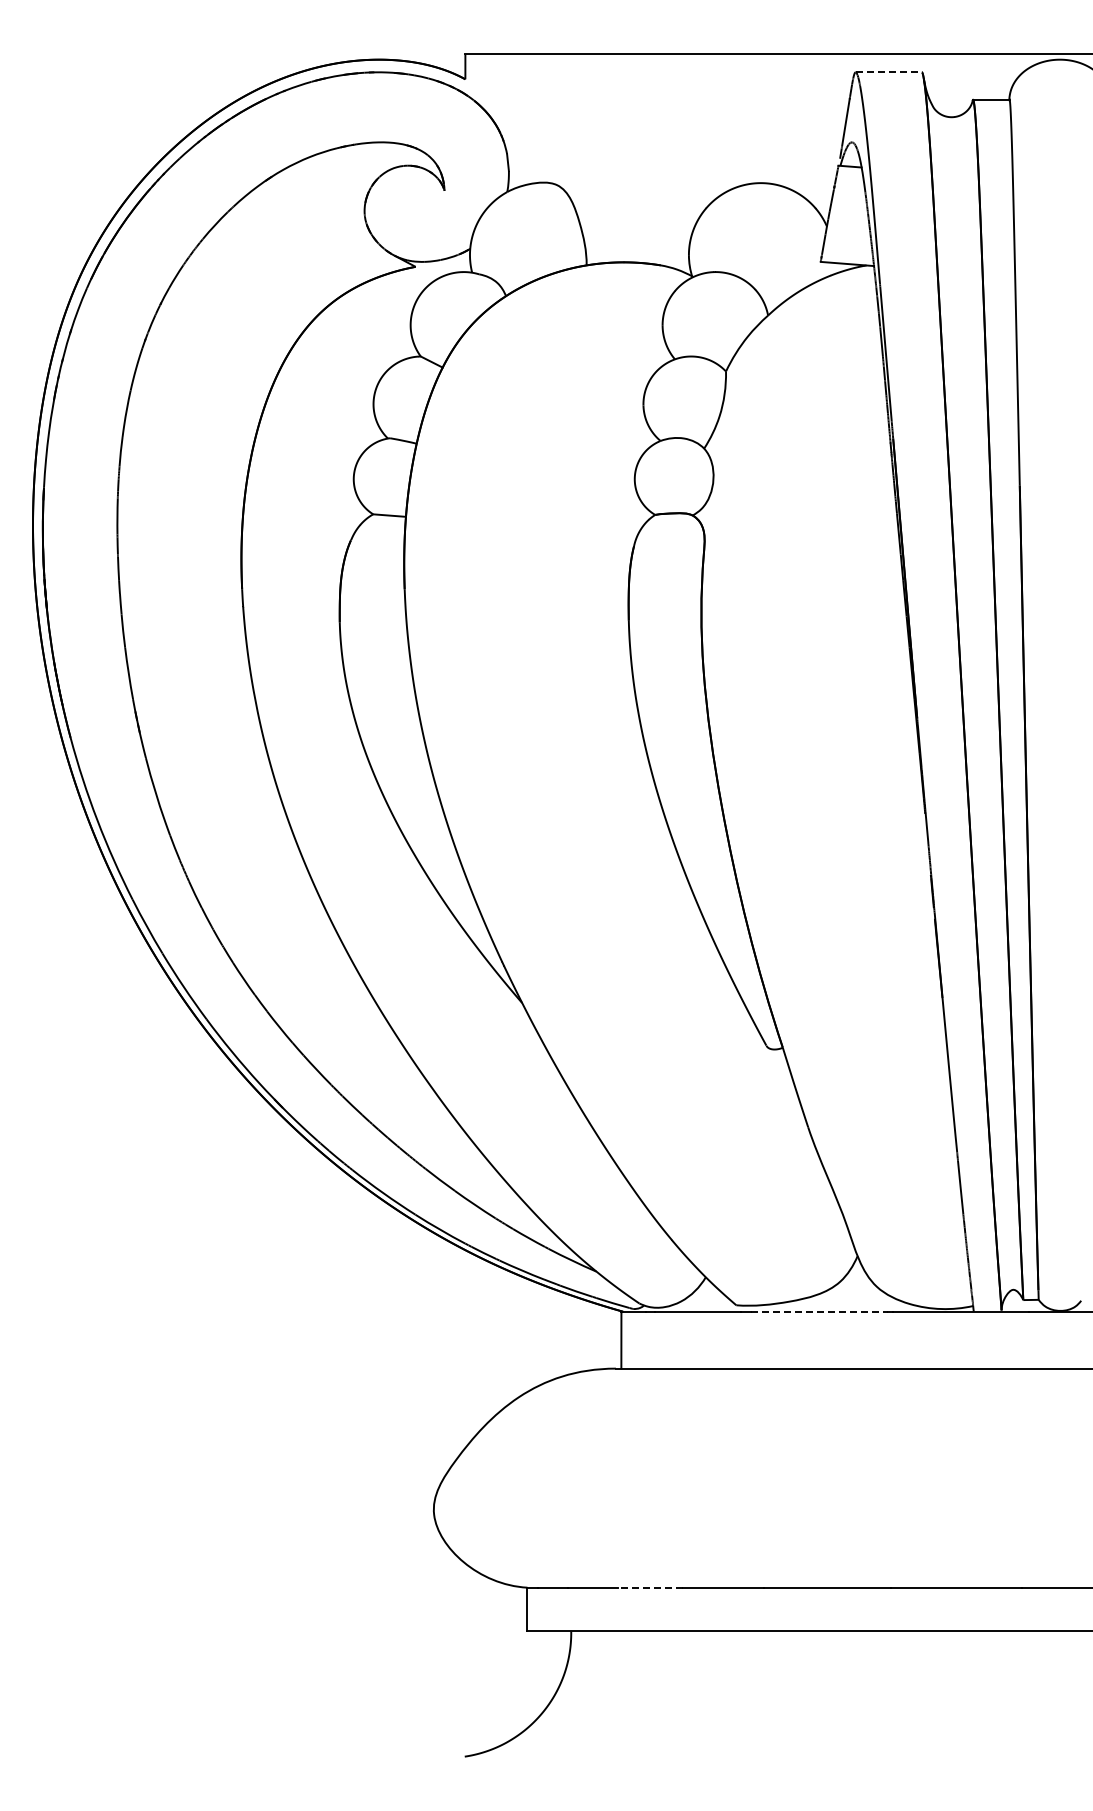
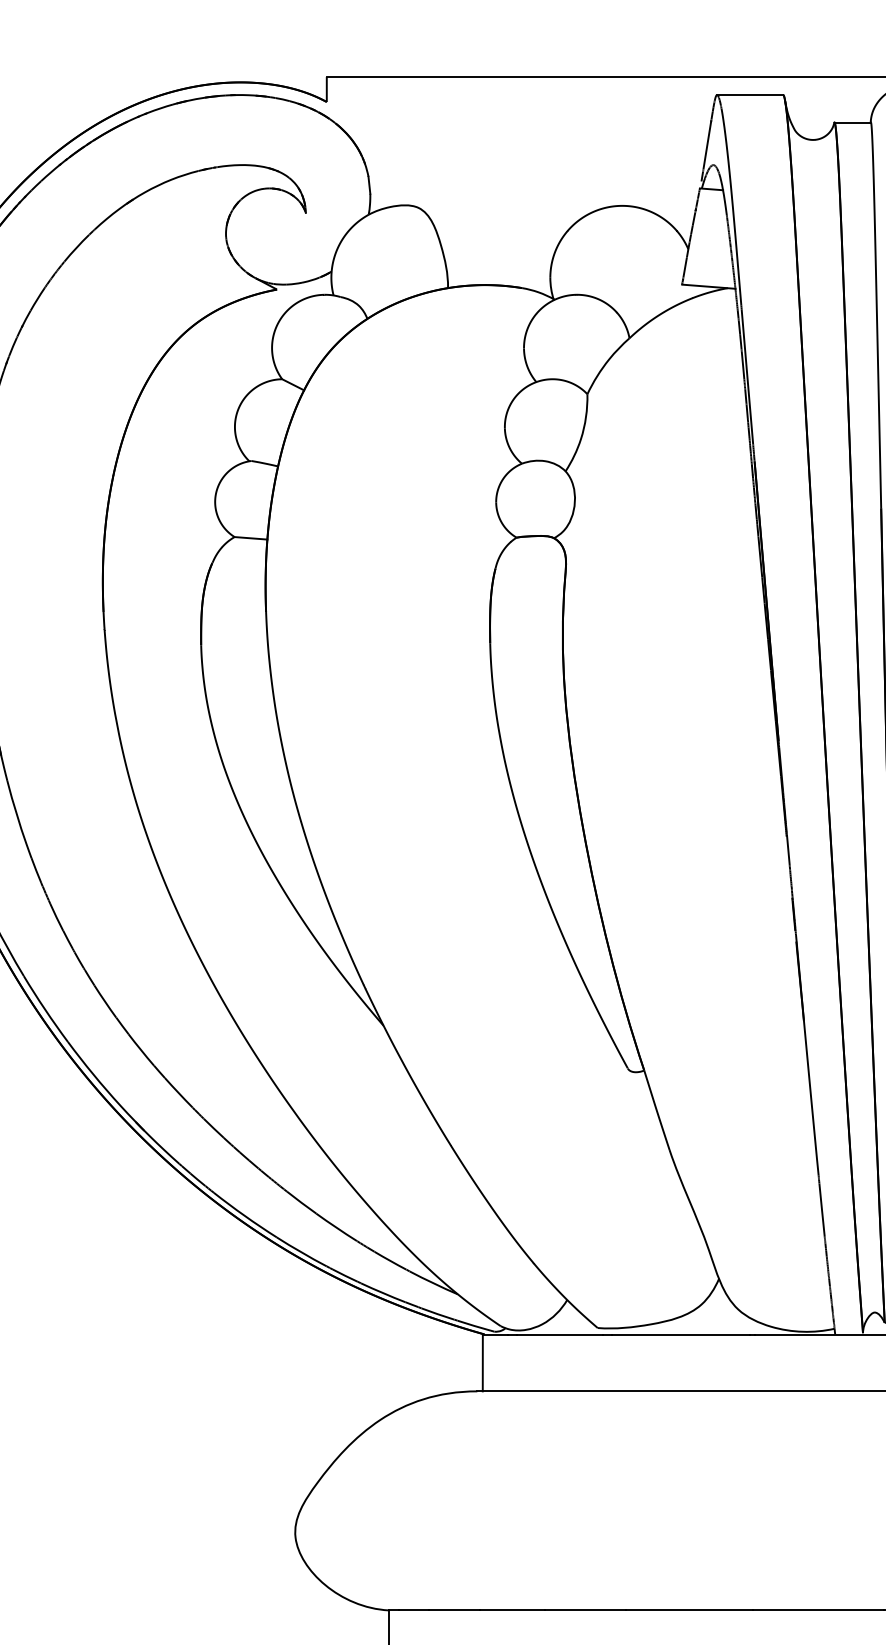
line: (889, 72) -> (750, 95), dashed -> solid
line: (819, 1312) -> (680, 1335), dashed -> solid
line: (650, 1587) -> (511, 1610), dashed -> solid

